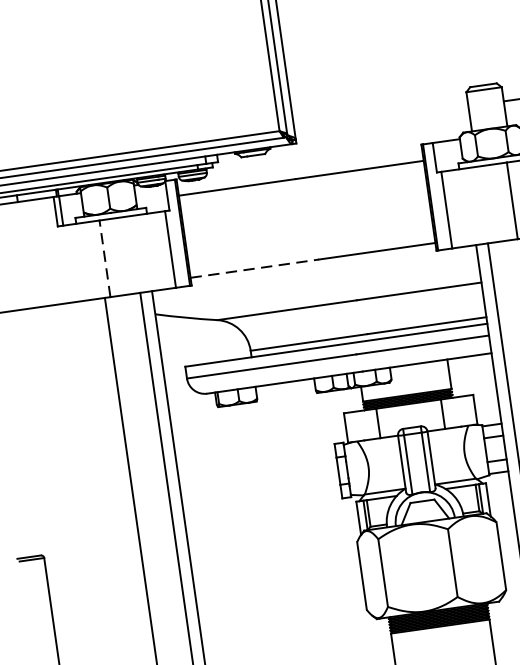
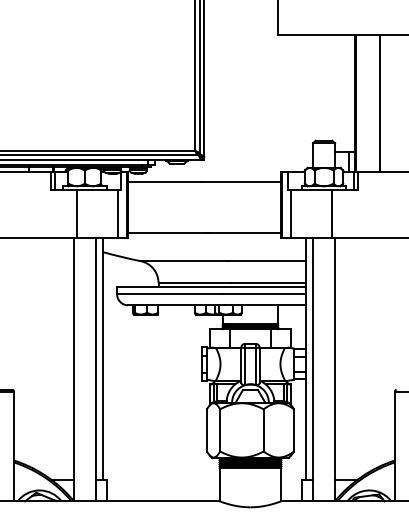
line: (105, 258) -> (77, 213), dashed -> solid
line: (255, 267) -> (168, 232), dashed -> solid

